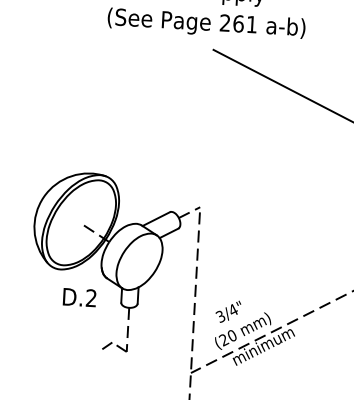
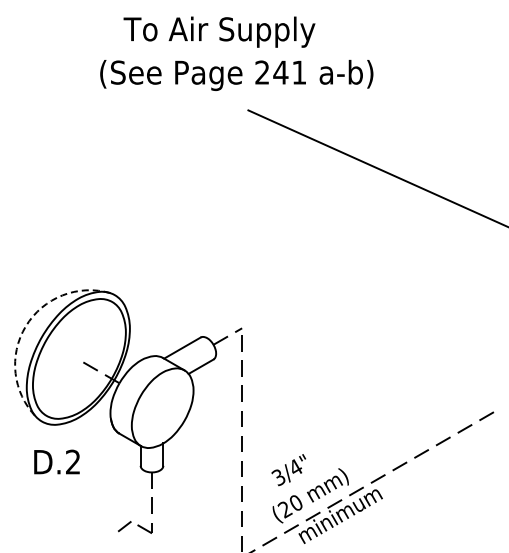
text: (238, 23) -> (280, 72), 261 -> 241
arc: (43, 197) -> (25, 326), solid -> dashed
text: (79, 297) -> (56, 461), moved

